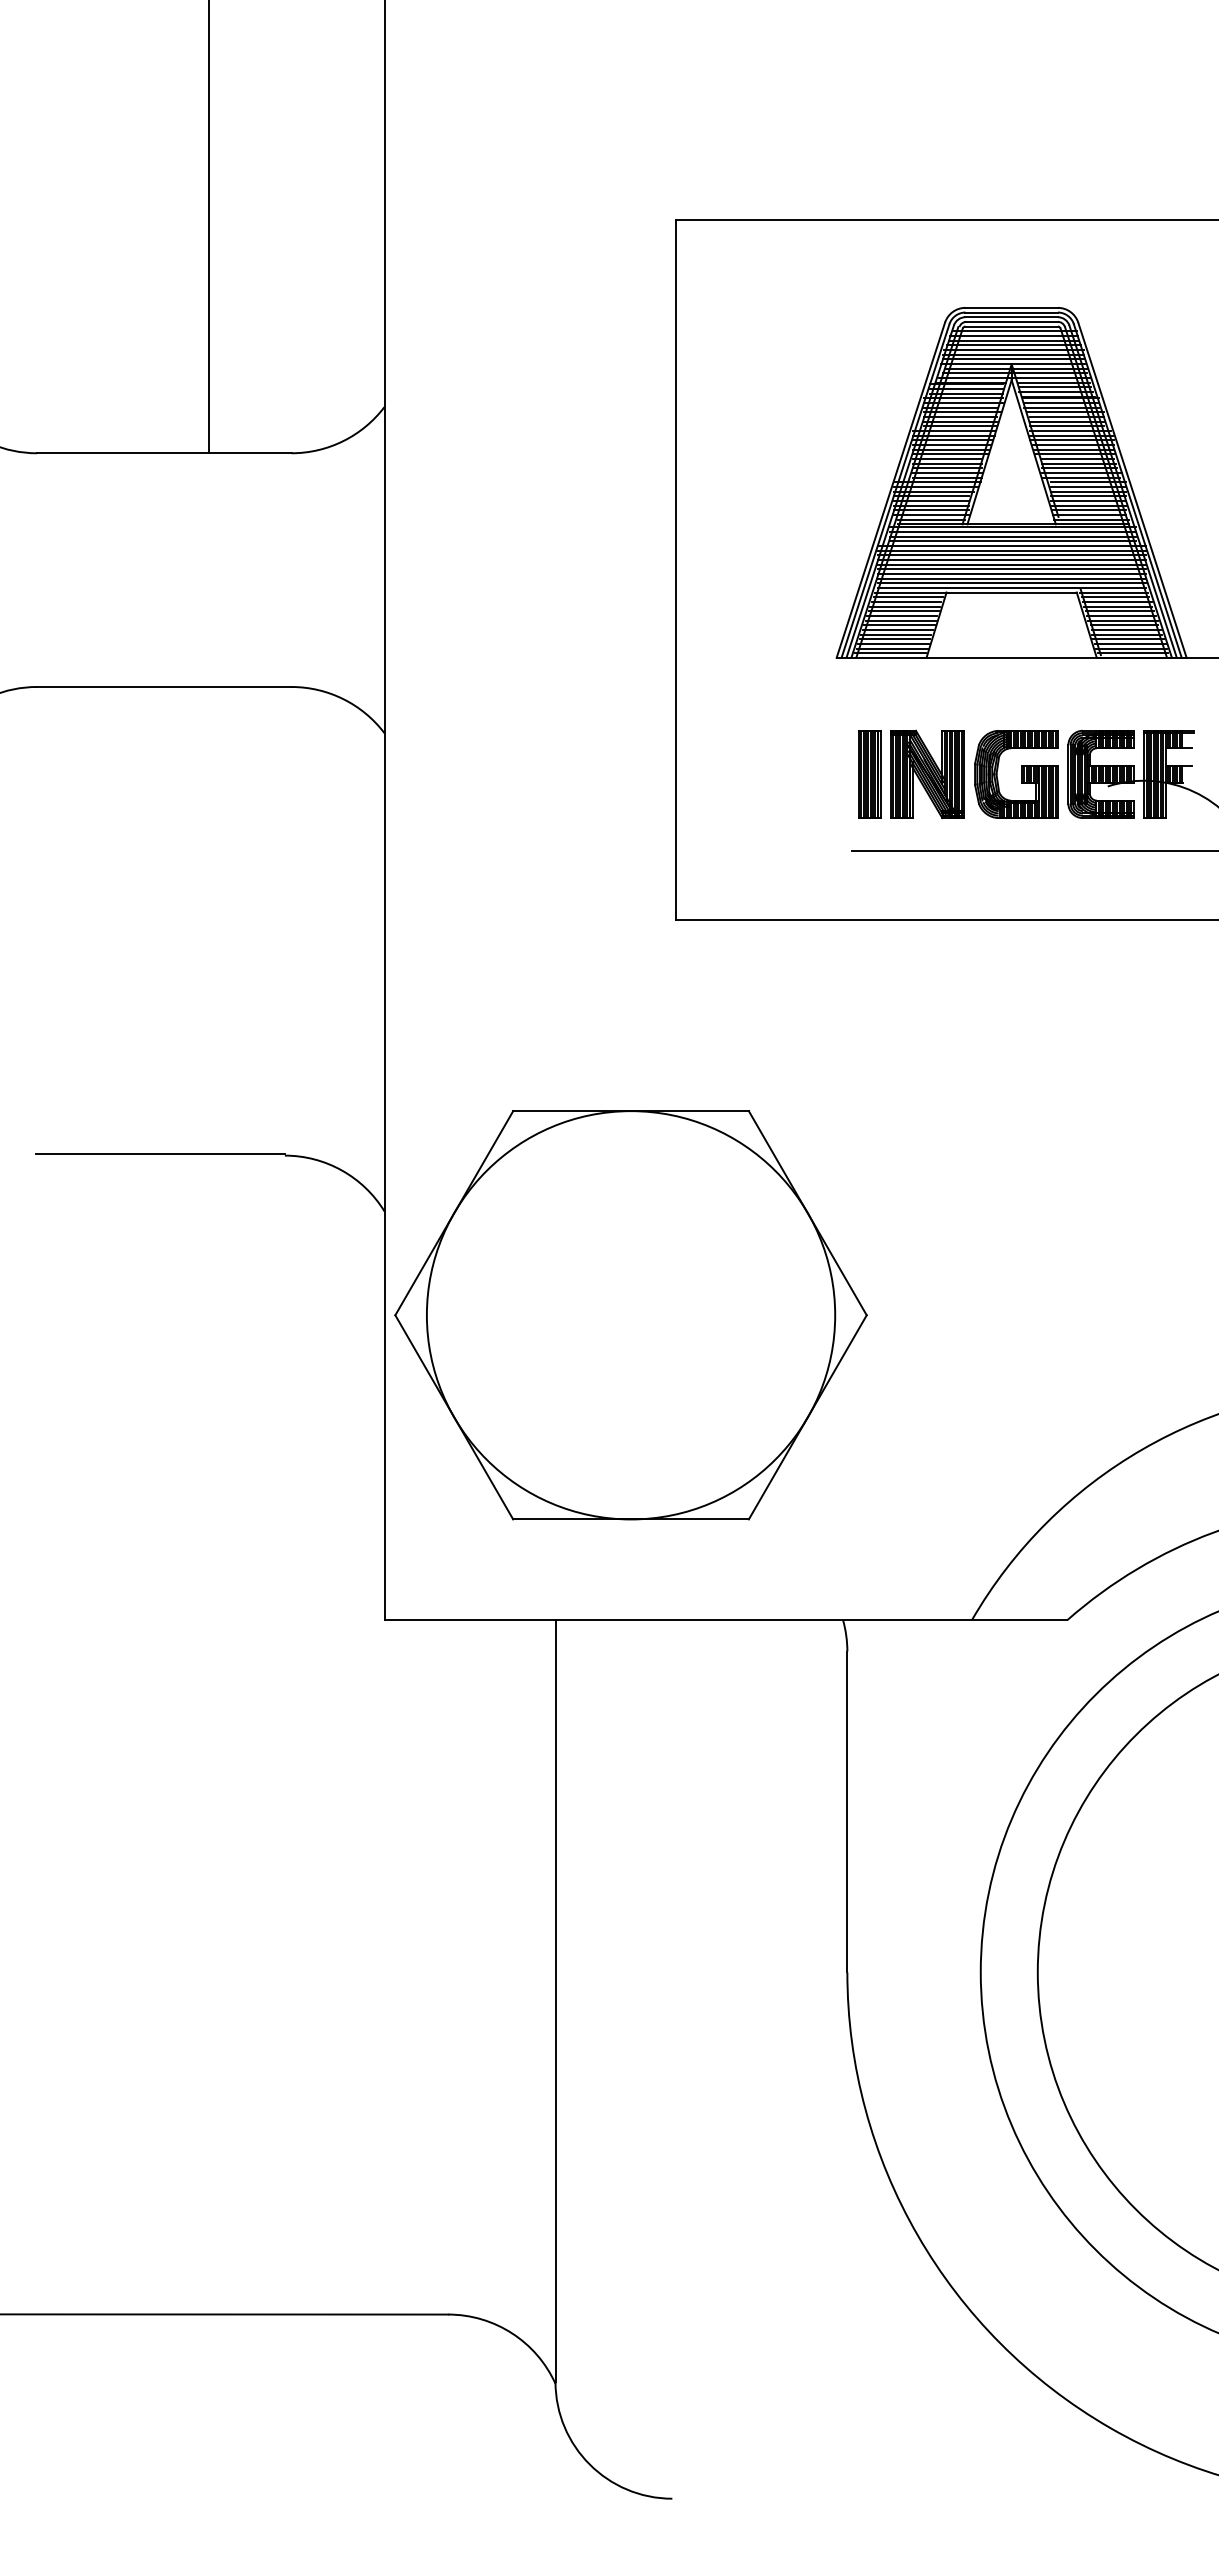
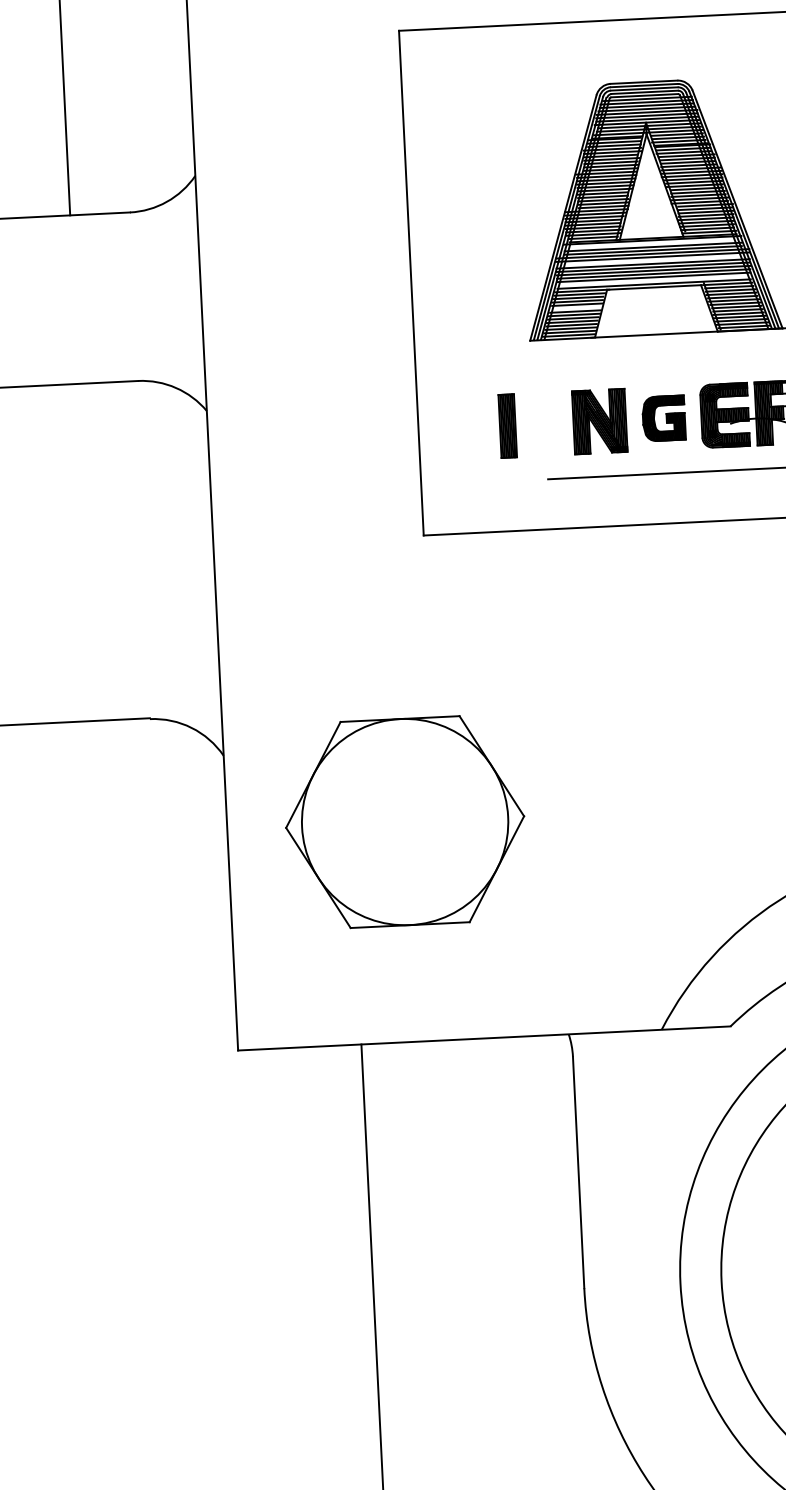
line: (1012, 531) -> (652, 243), removed
line: (1012, 555) -> (653, 260), removed
line: (1012, 583) -> (654, 280), removed
line: (901, 615) -> (575, 307), removed
part: (869, 774) -> (507, 426), moved
part: (1016, 774) -> (663, 418), size x0.7
part: (630, 1315) -> (404, 822), size x0.7

